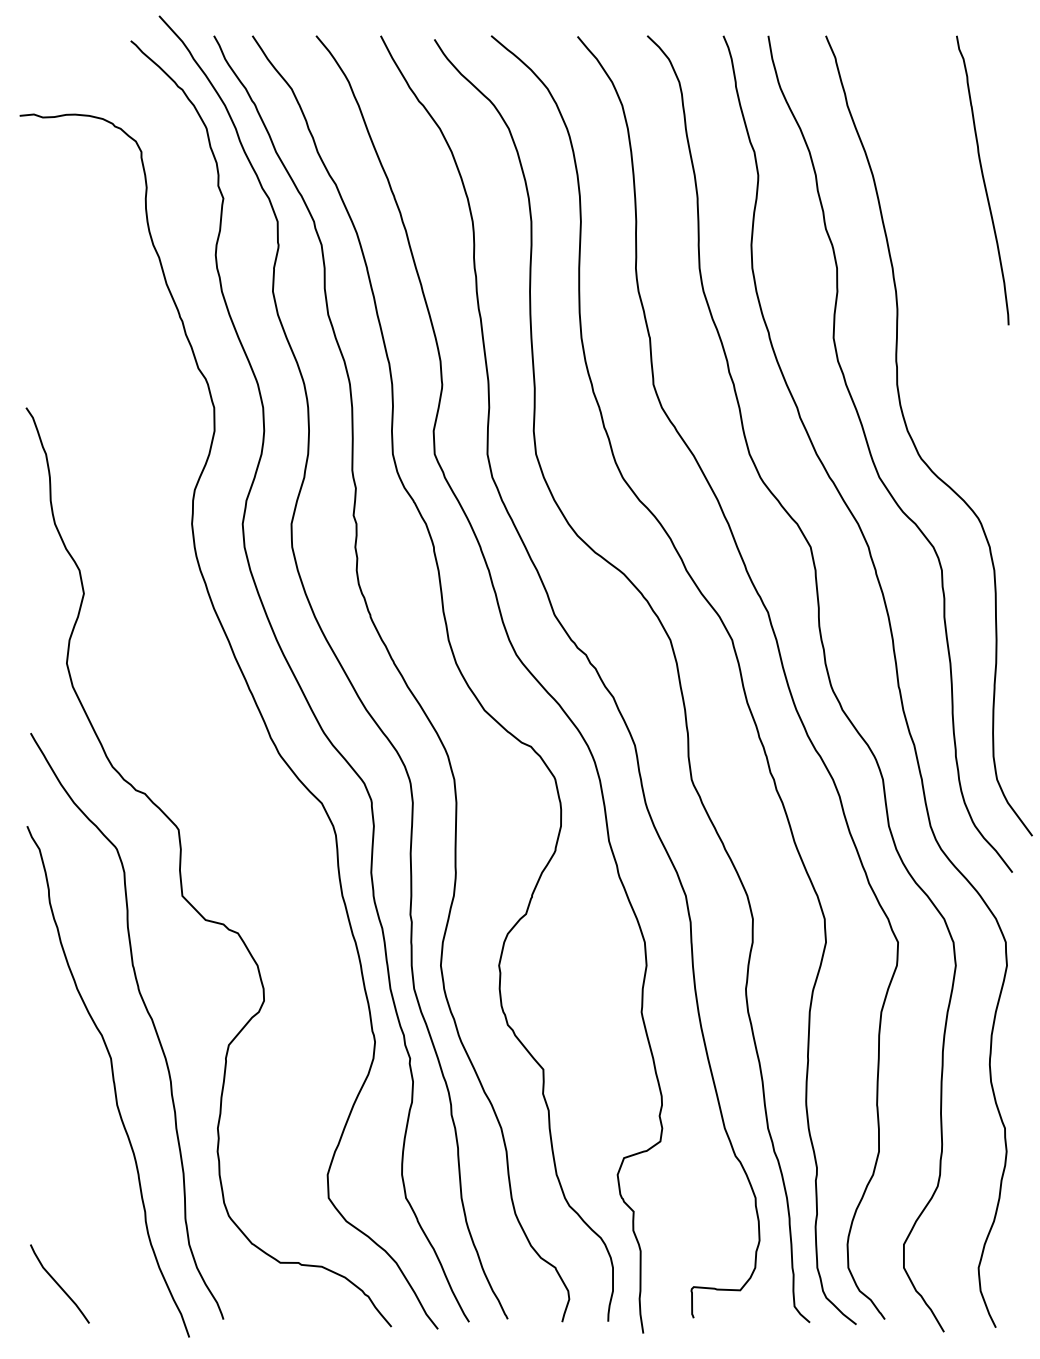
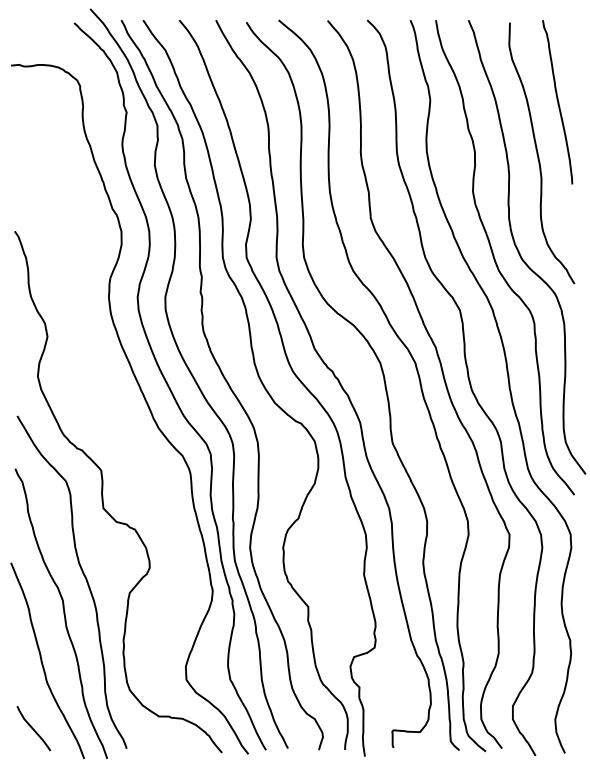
curve: (949, 270) -> (538, 153), added
curve: (75, 1164) -> (42, 660), added

